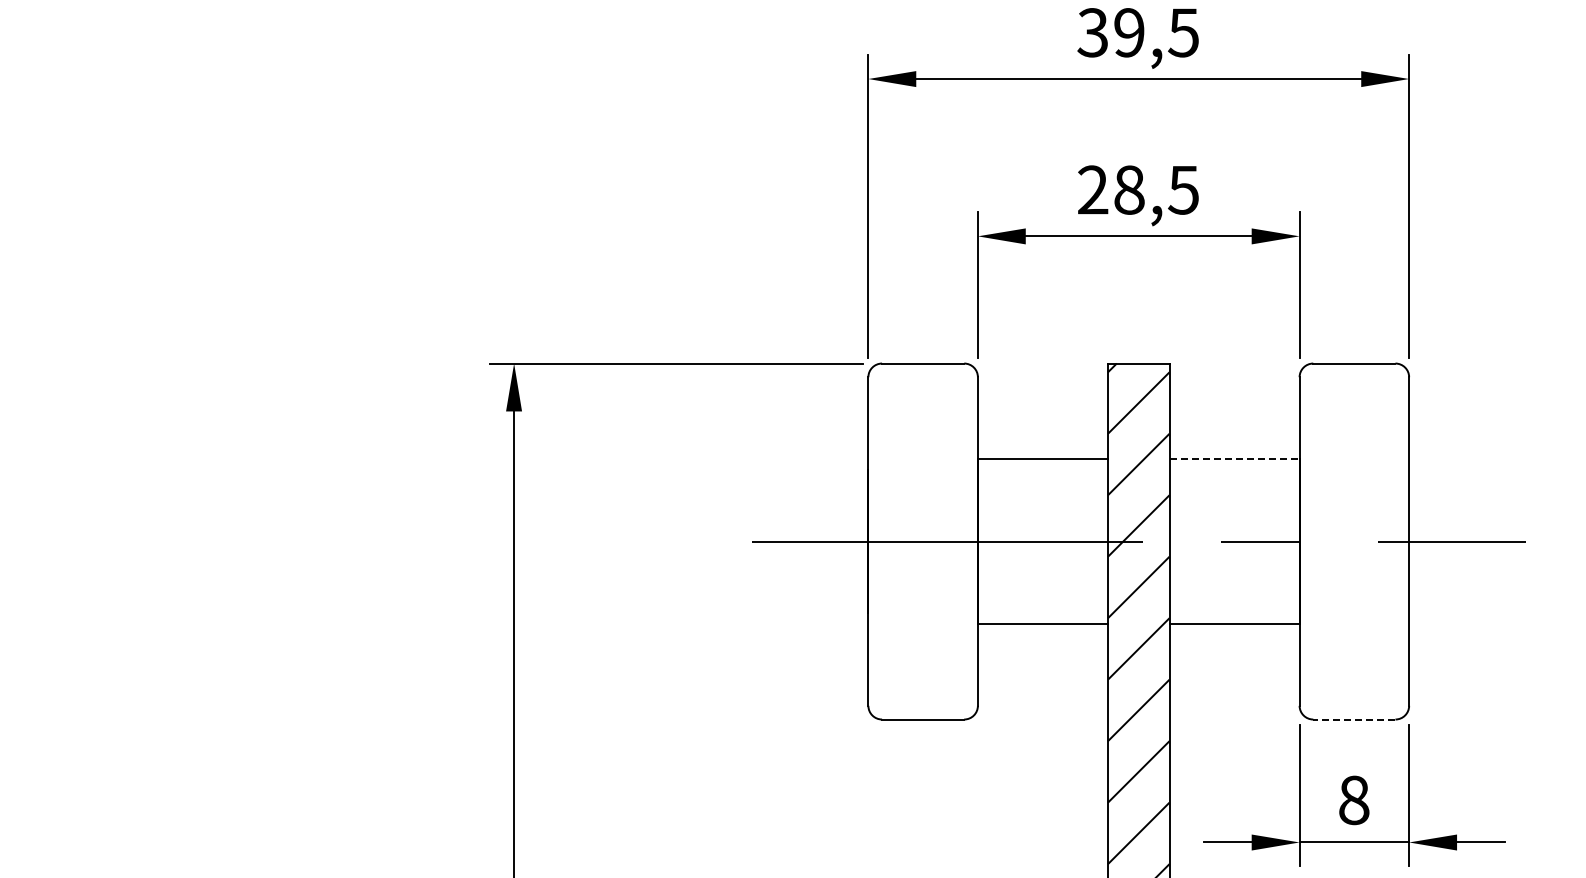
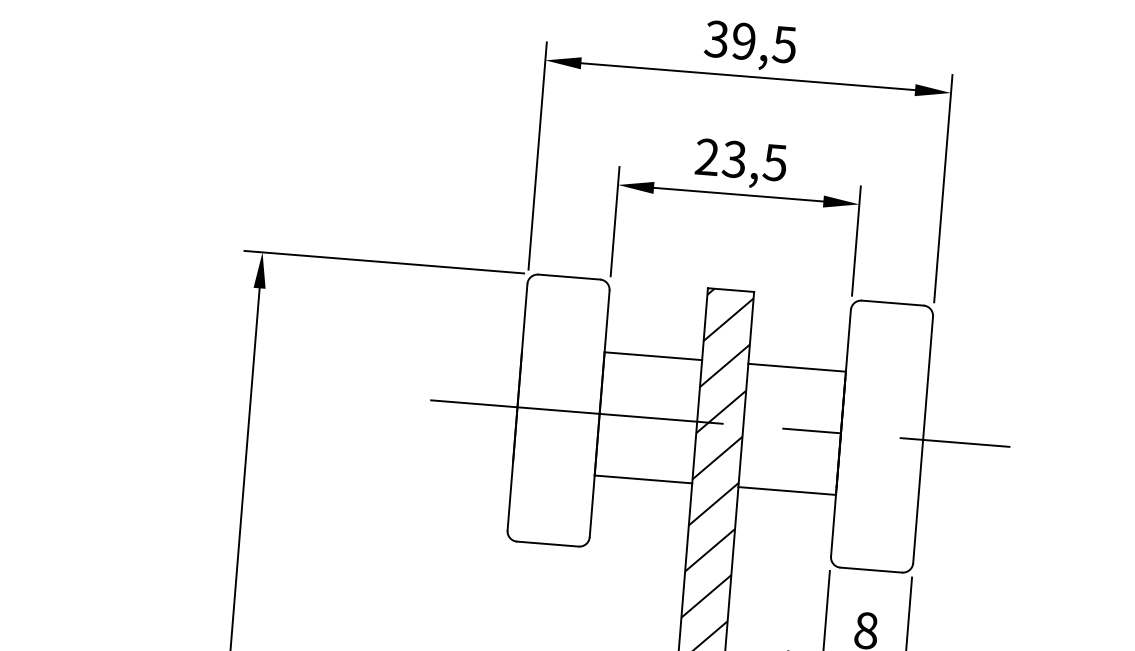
text: (1128, 189) -> (733, 158), 28,5 -> 23,5
line: (1235, 459) -> (797, 367), dashed -> solid
line: (1353, 719) -> (870, 570), dashed -> solid

